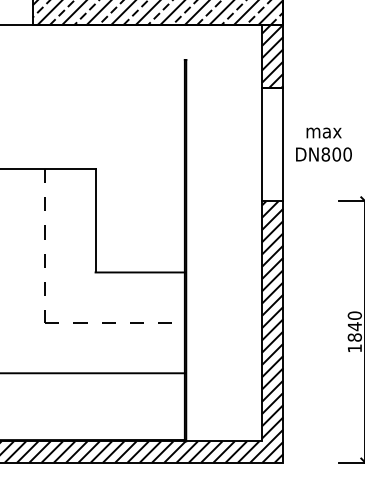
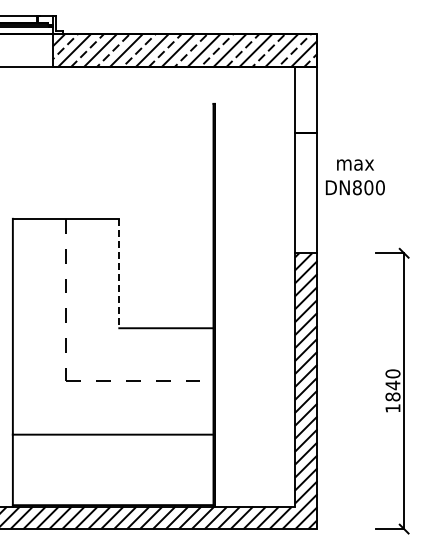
hatch: (271, 56) -> (305, 100), removed
text: (324, 144) -> (355, 177), moved
line: (95, 220) -> (119, 273), solid -> dashed

